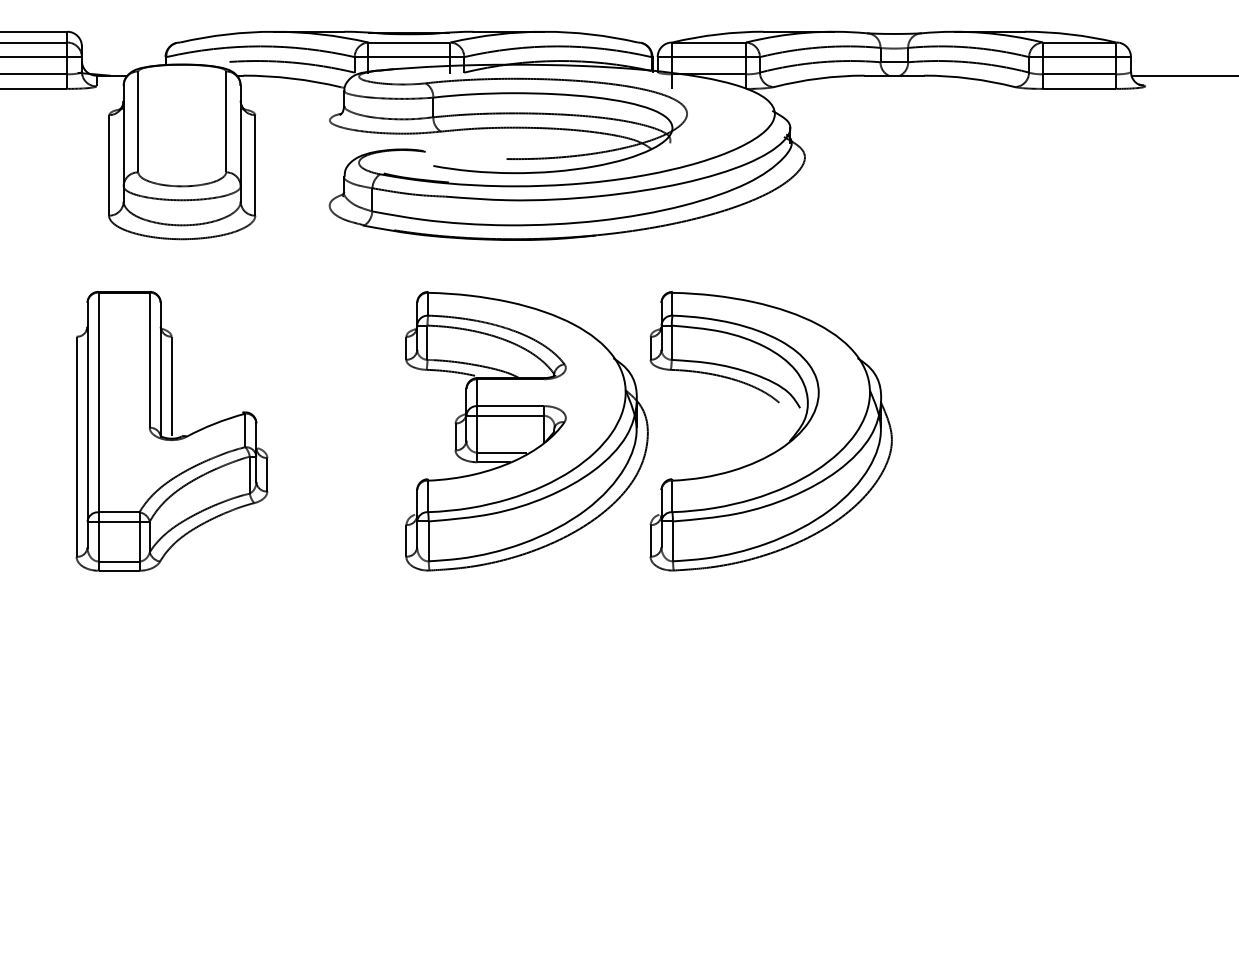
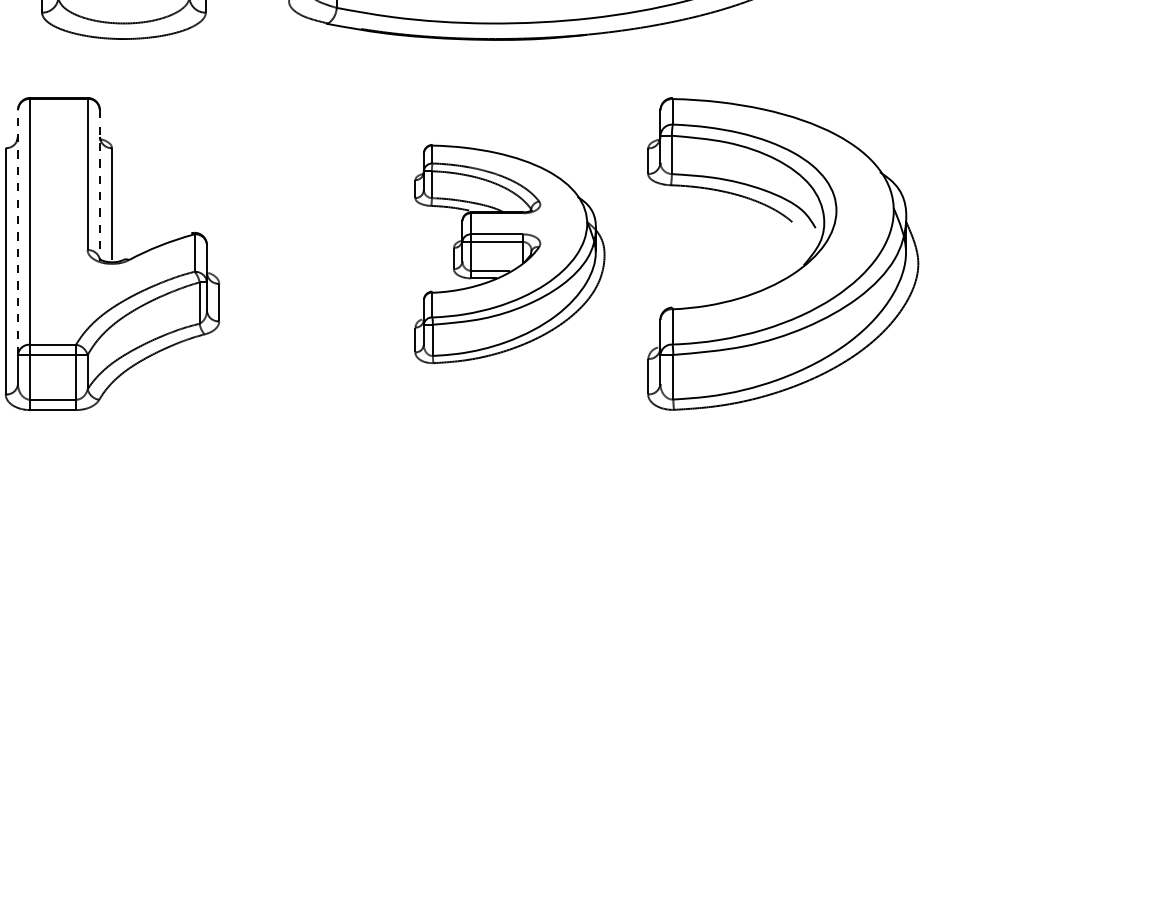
line: (160, 370) -> (99, 185), solid -> dashed
line: (87, 411) -> (17, 231), solid -> dashed
part: (526, 431) -> (509, 254), size x0.7

